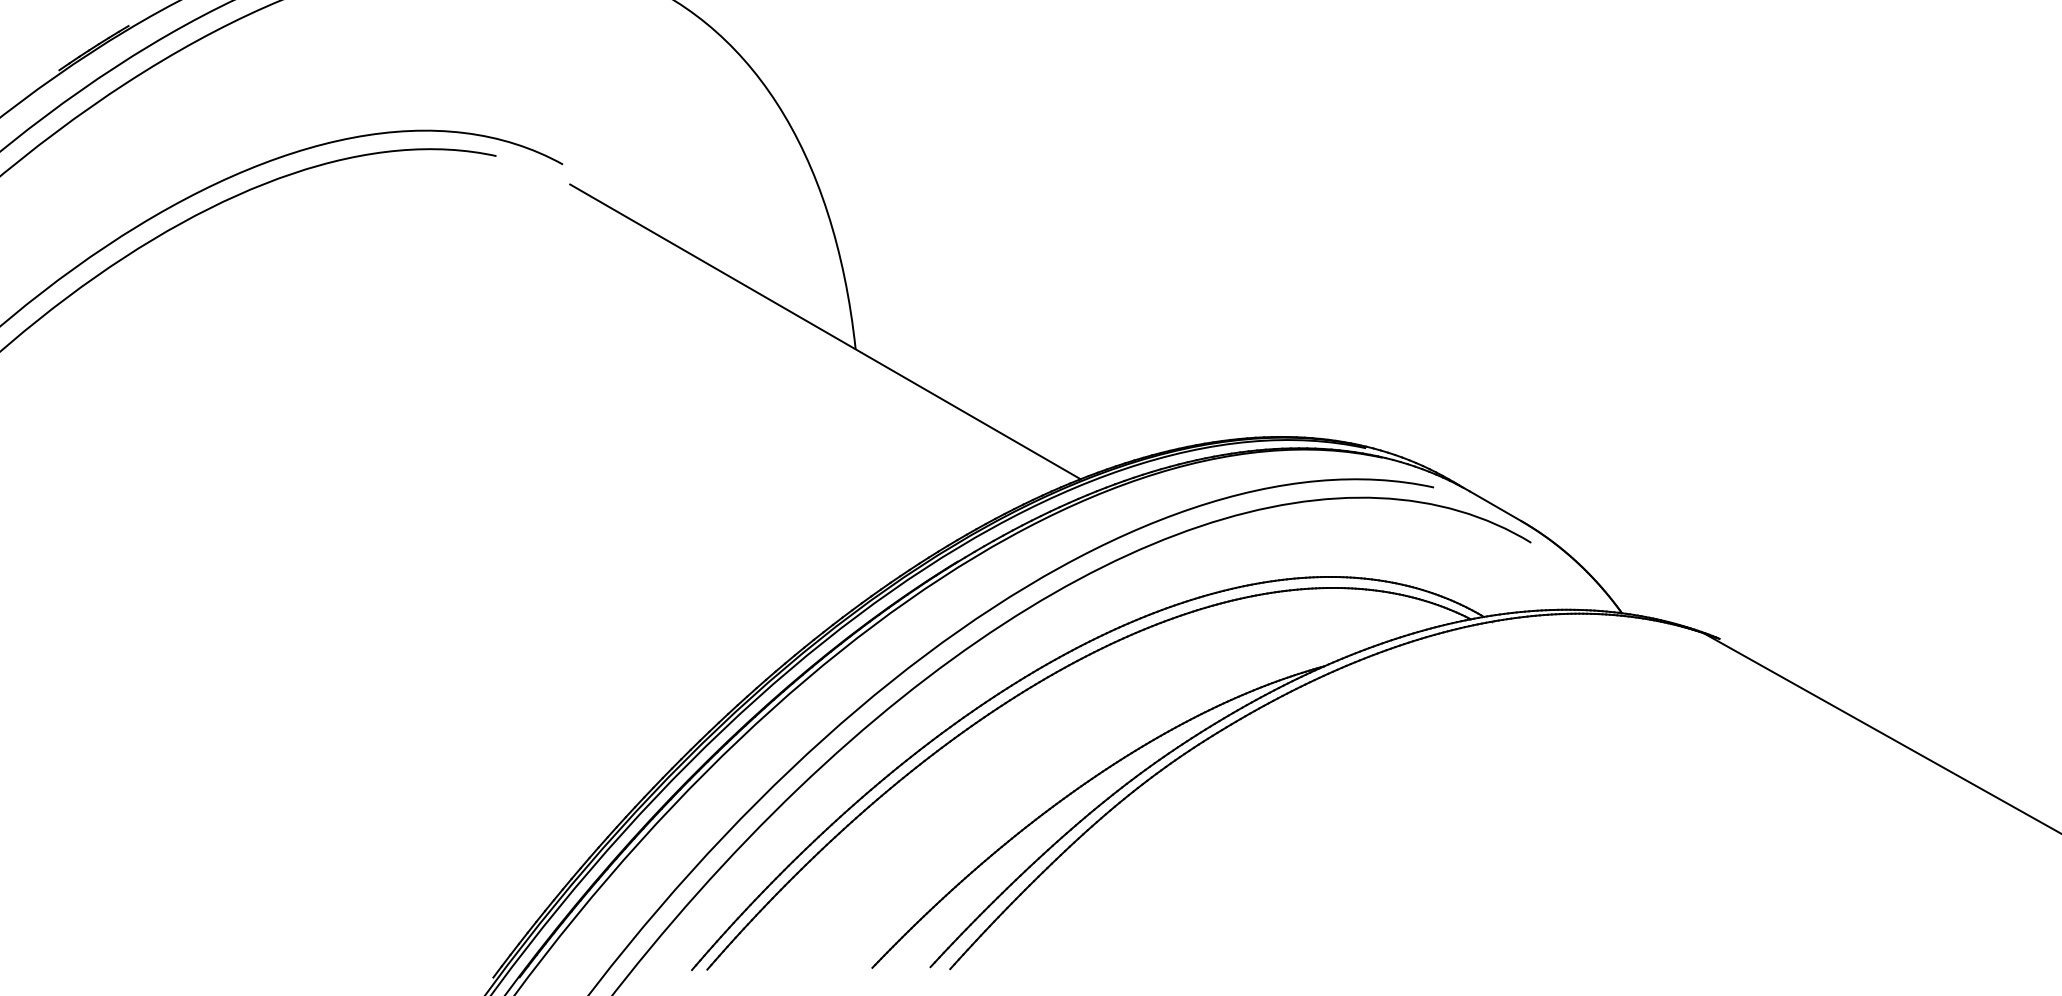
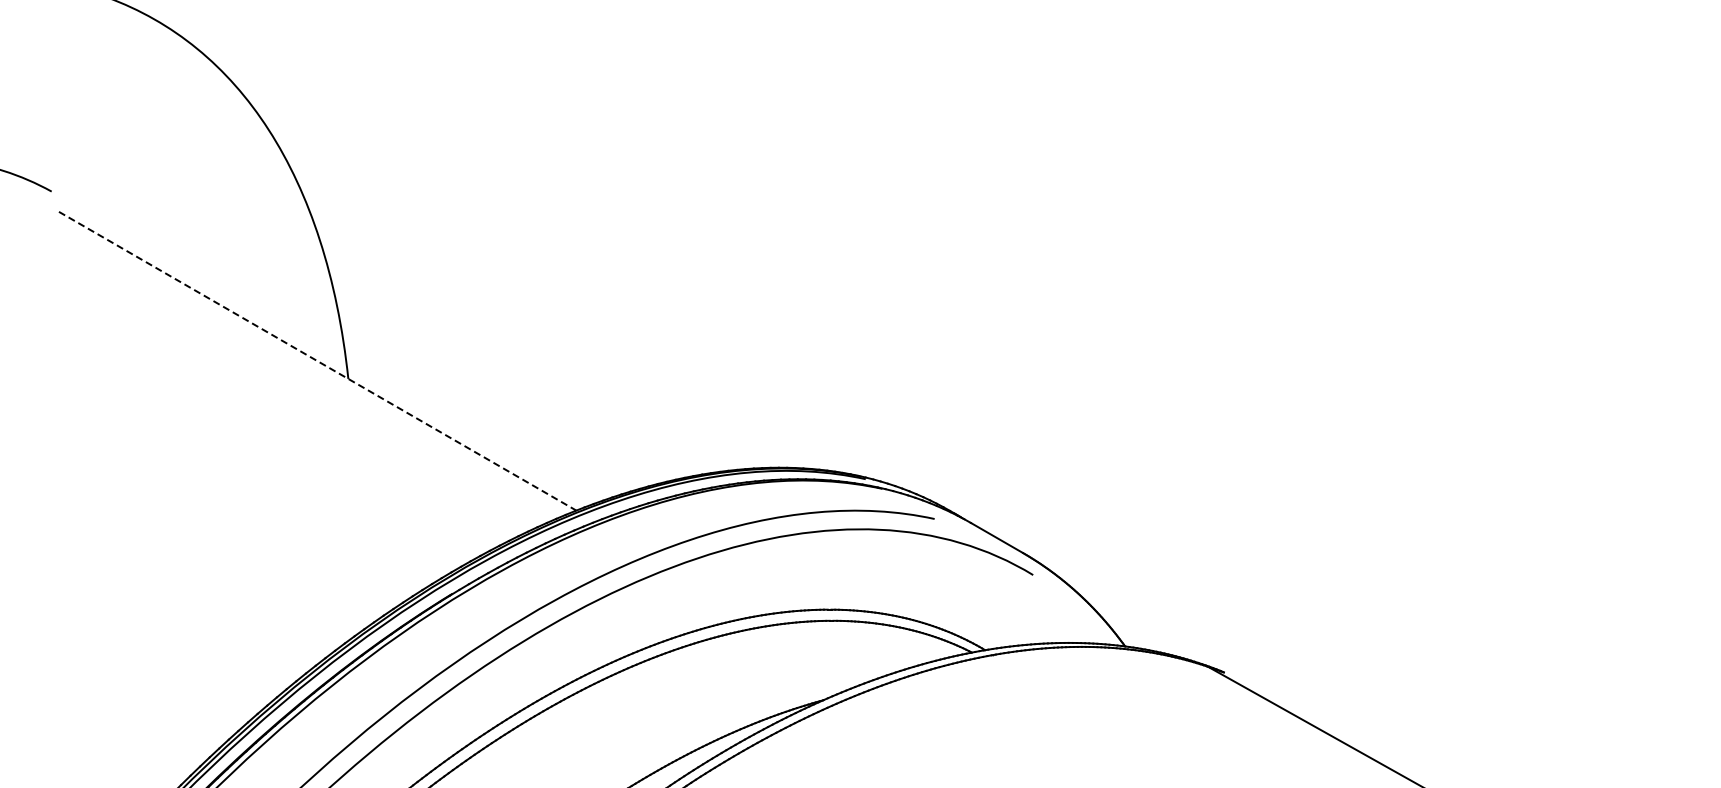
line: (825, 331) -> (317, 360), solid -> dashed

